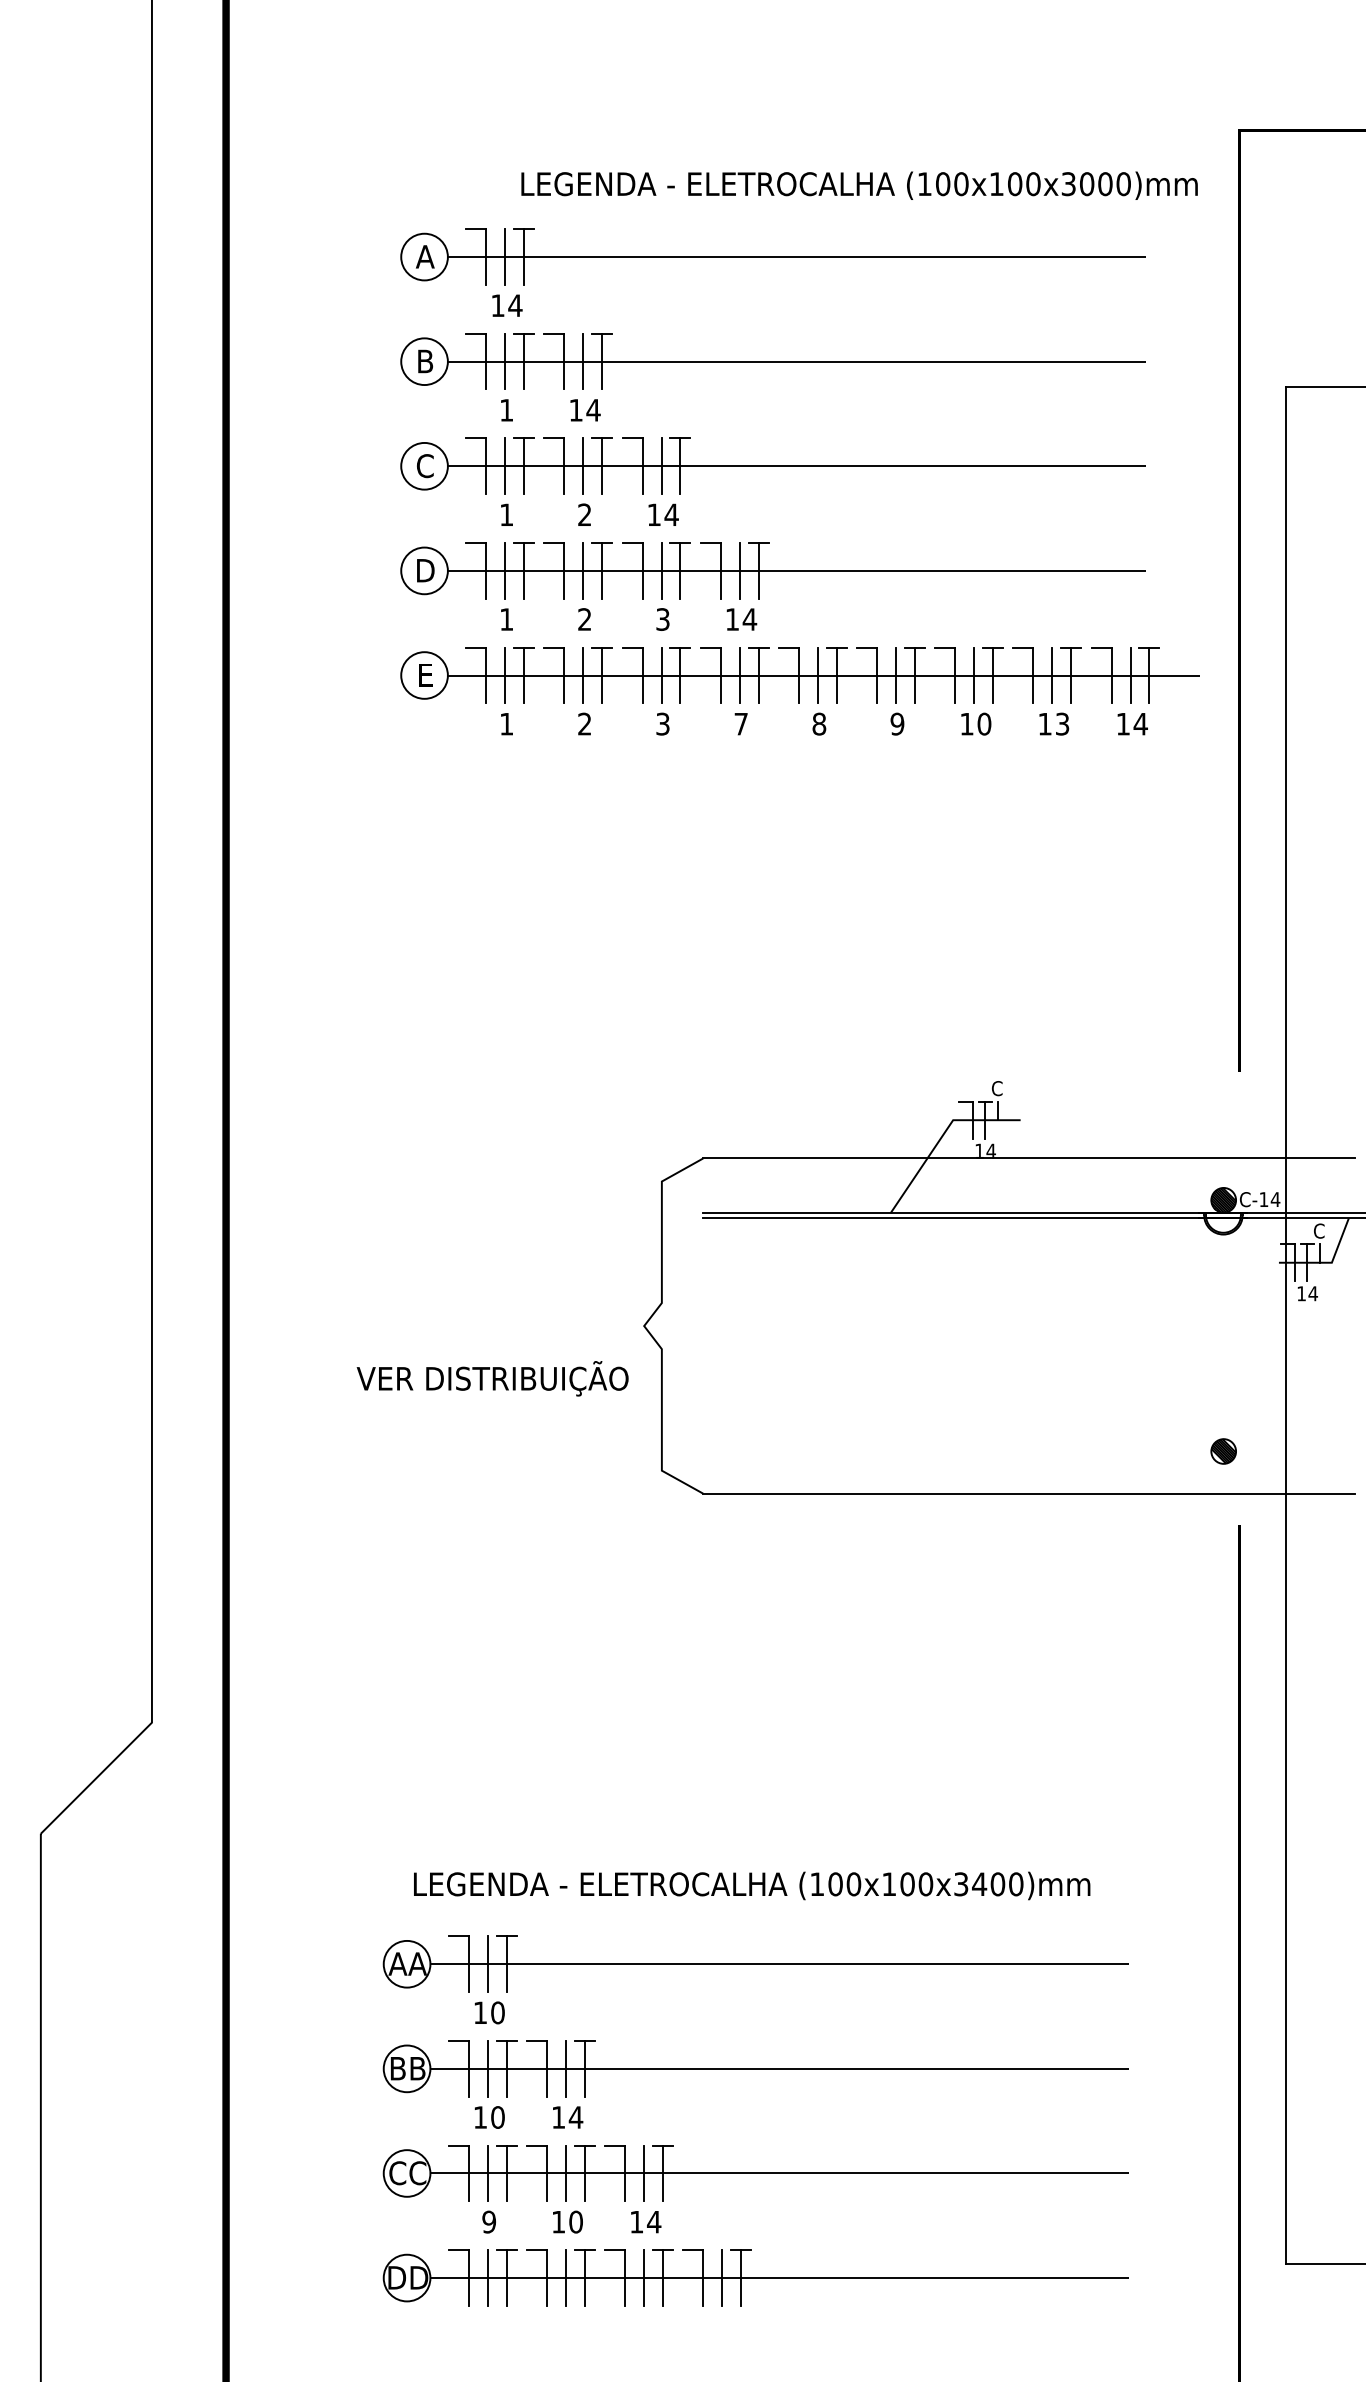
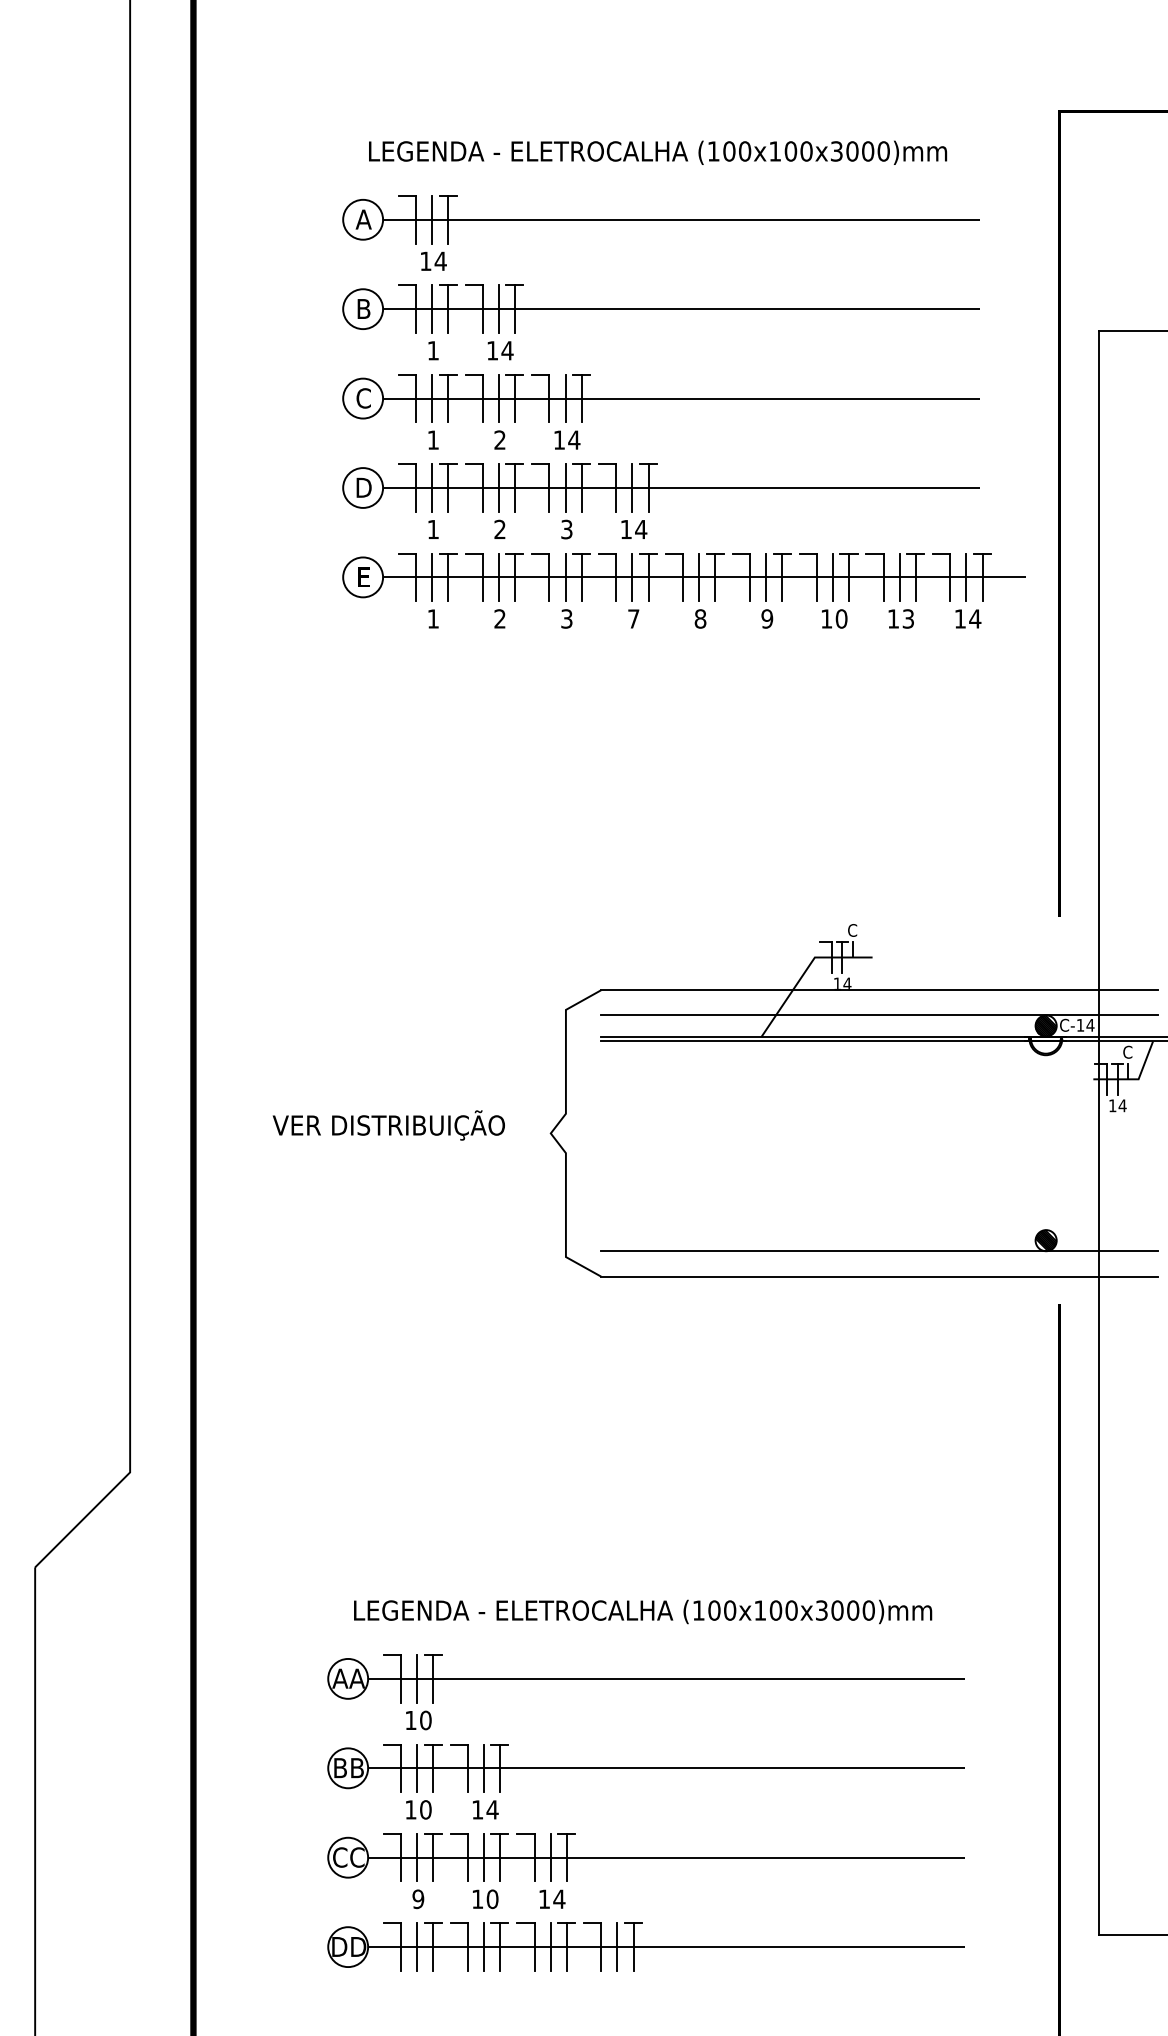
text: (859, 185) -> (657, 152), moved
line: (1028, 1187) -> (879, 1015), added
text: (492, 1378) -> (388, 1125), moved
line: (1028, 1464) -> (879, 1251), added
text: (979, 1884) -> (837, 1610), (100x100x3400)mm -> (100x100x3000)mm

